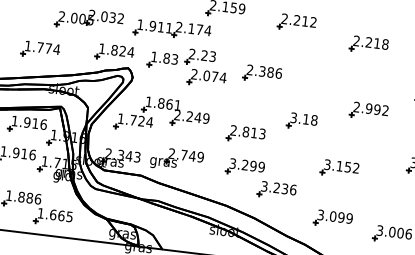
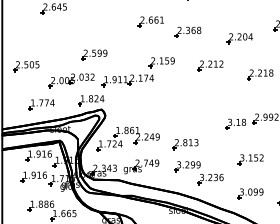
part: (186, 66) -> (140, 103), removed
part: (262, 73) -> (191, 102), removed
part: (301, 120) -> (235, 123), moved

